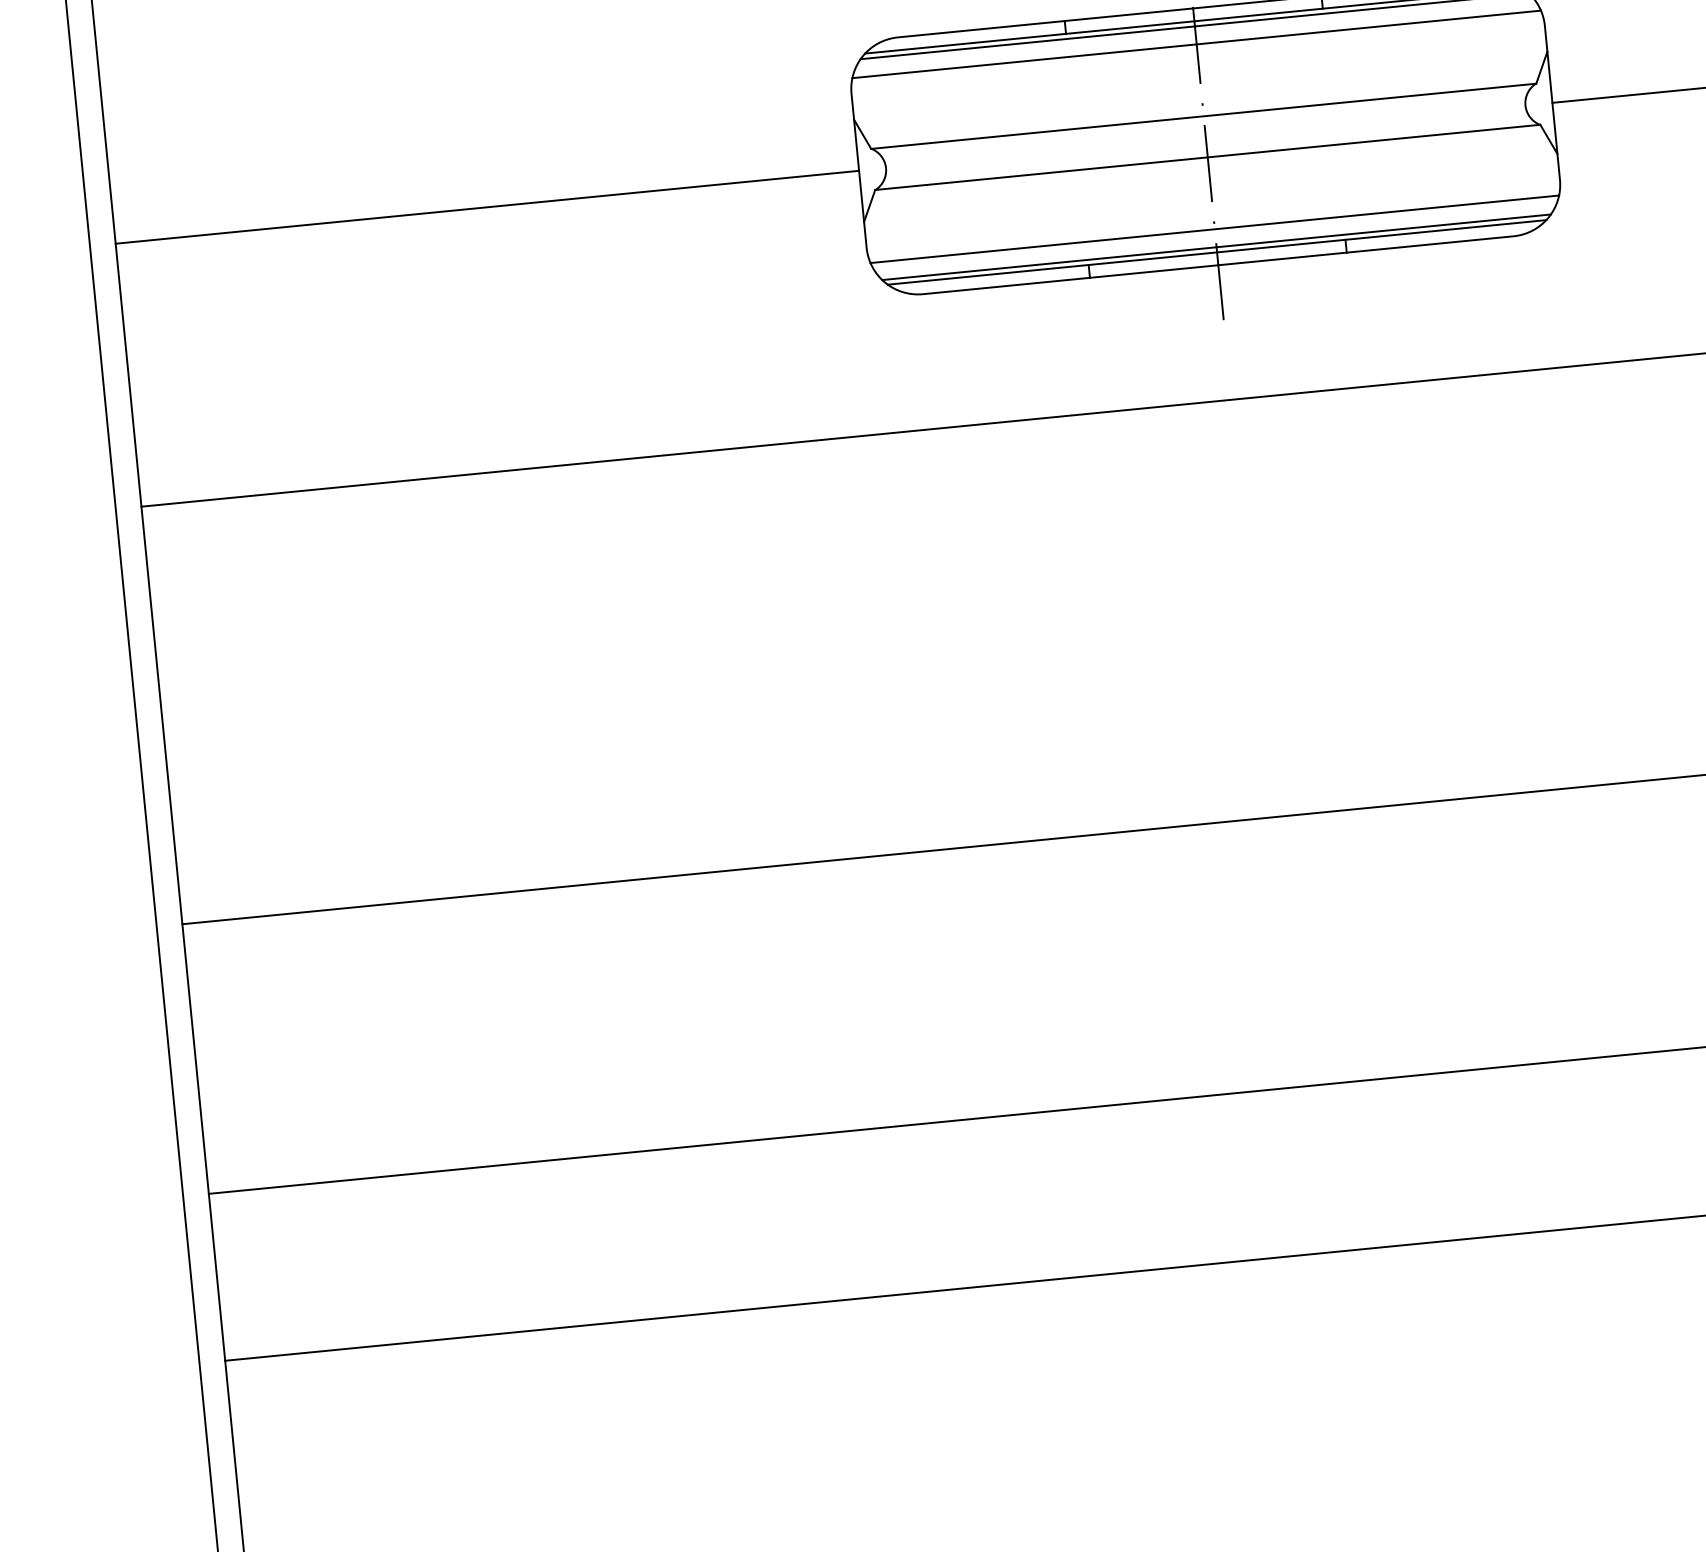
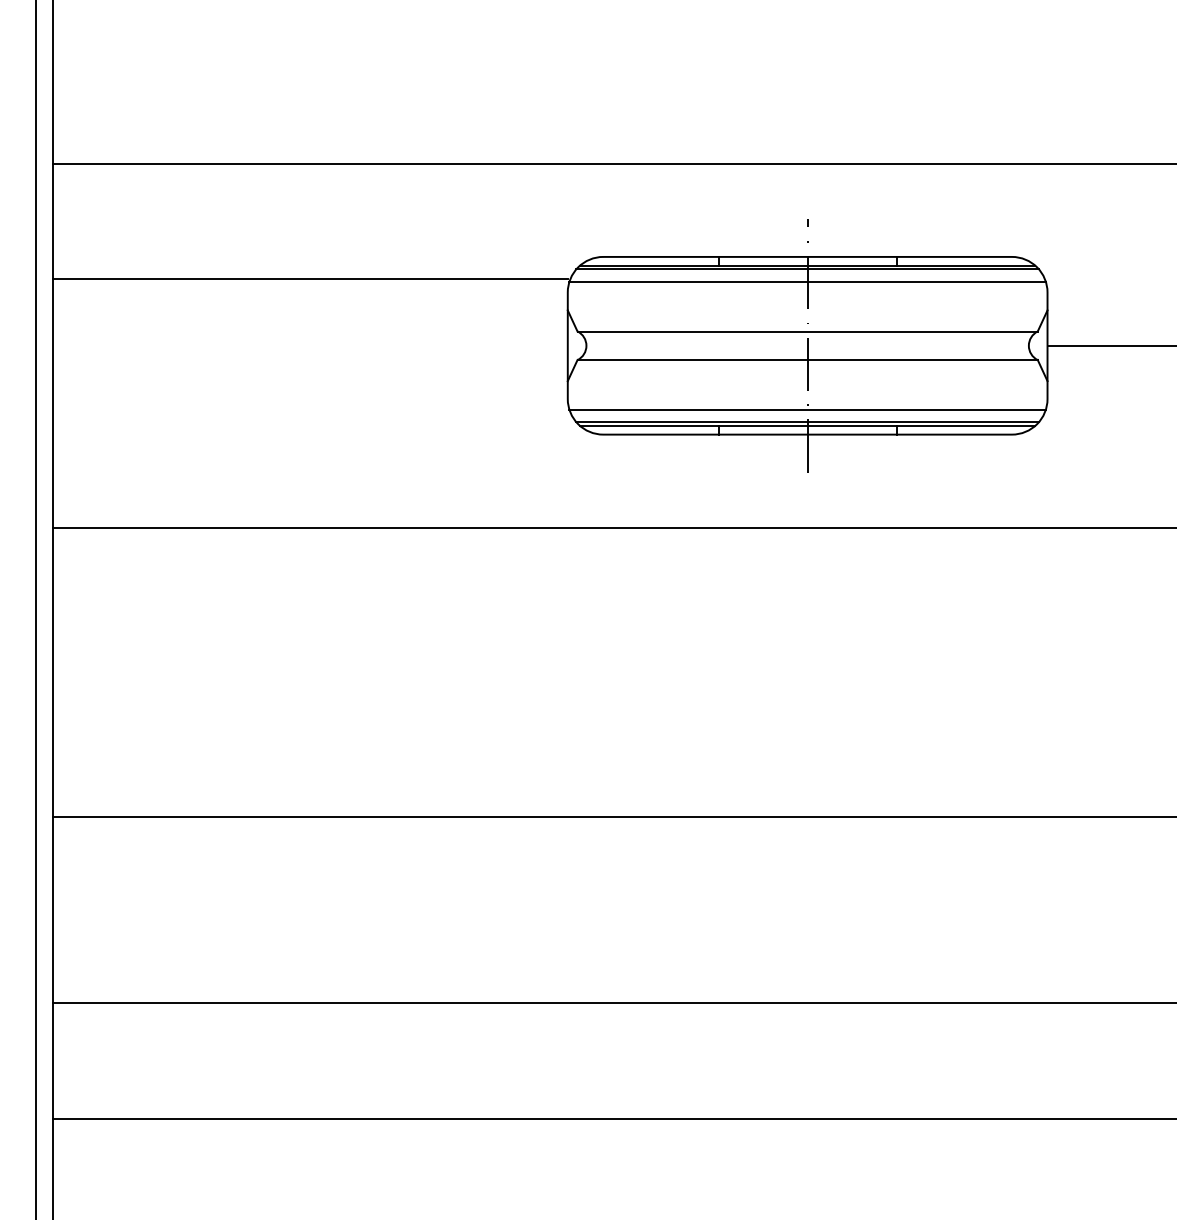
line: (487, 206) -> (310, 278), moved

